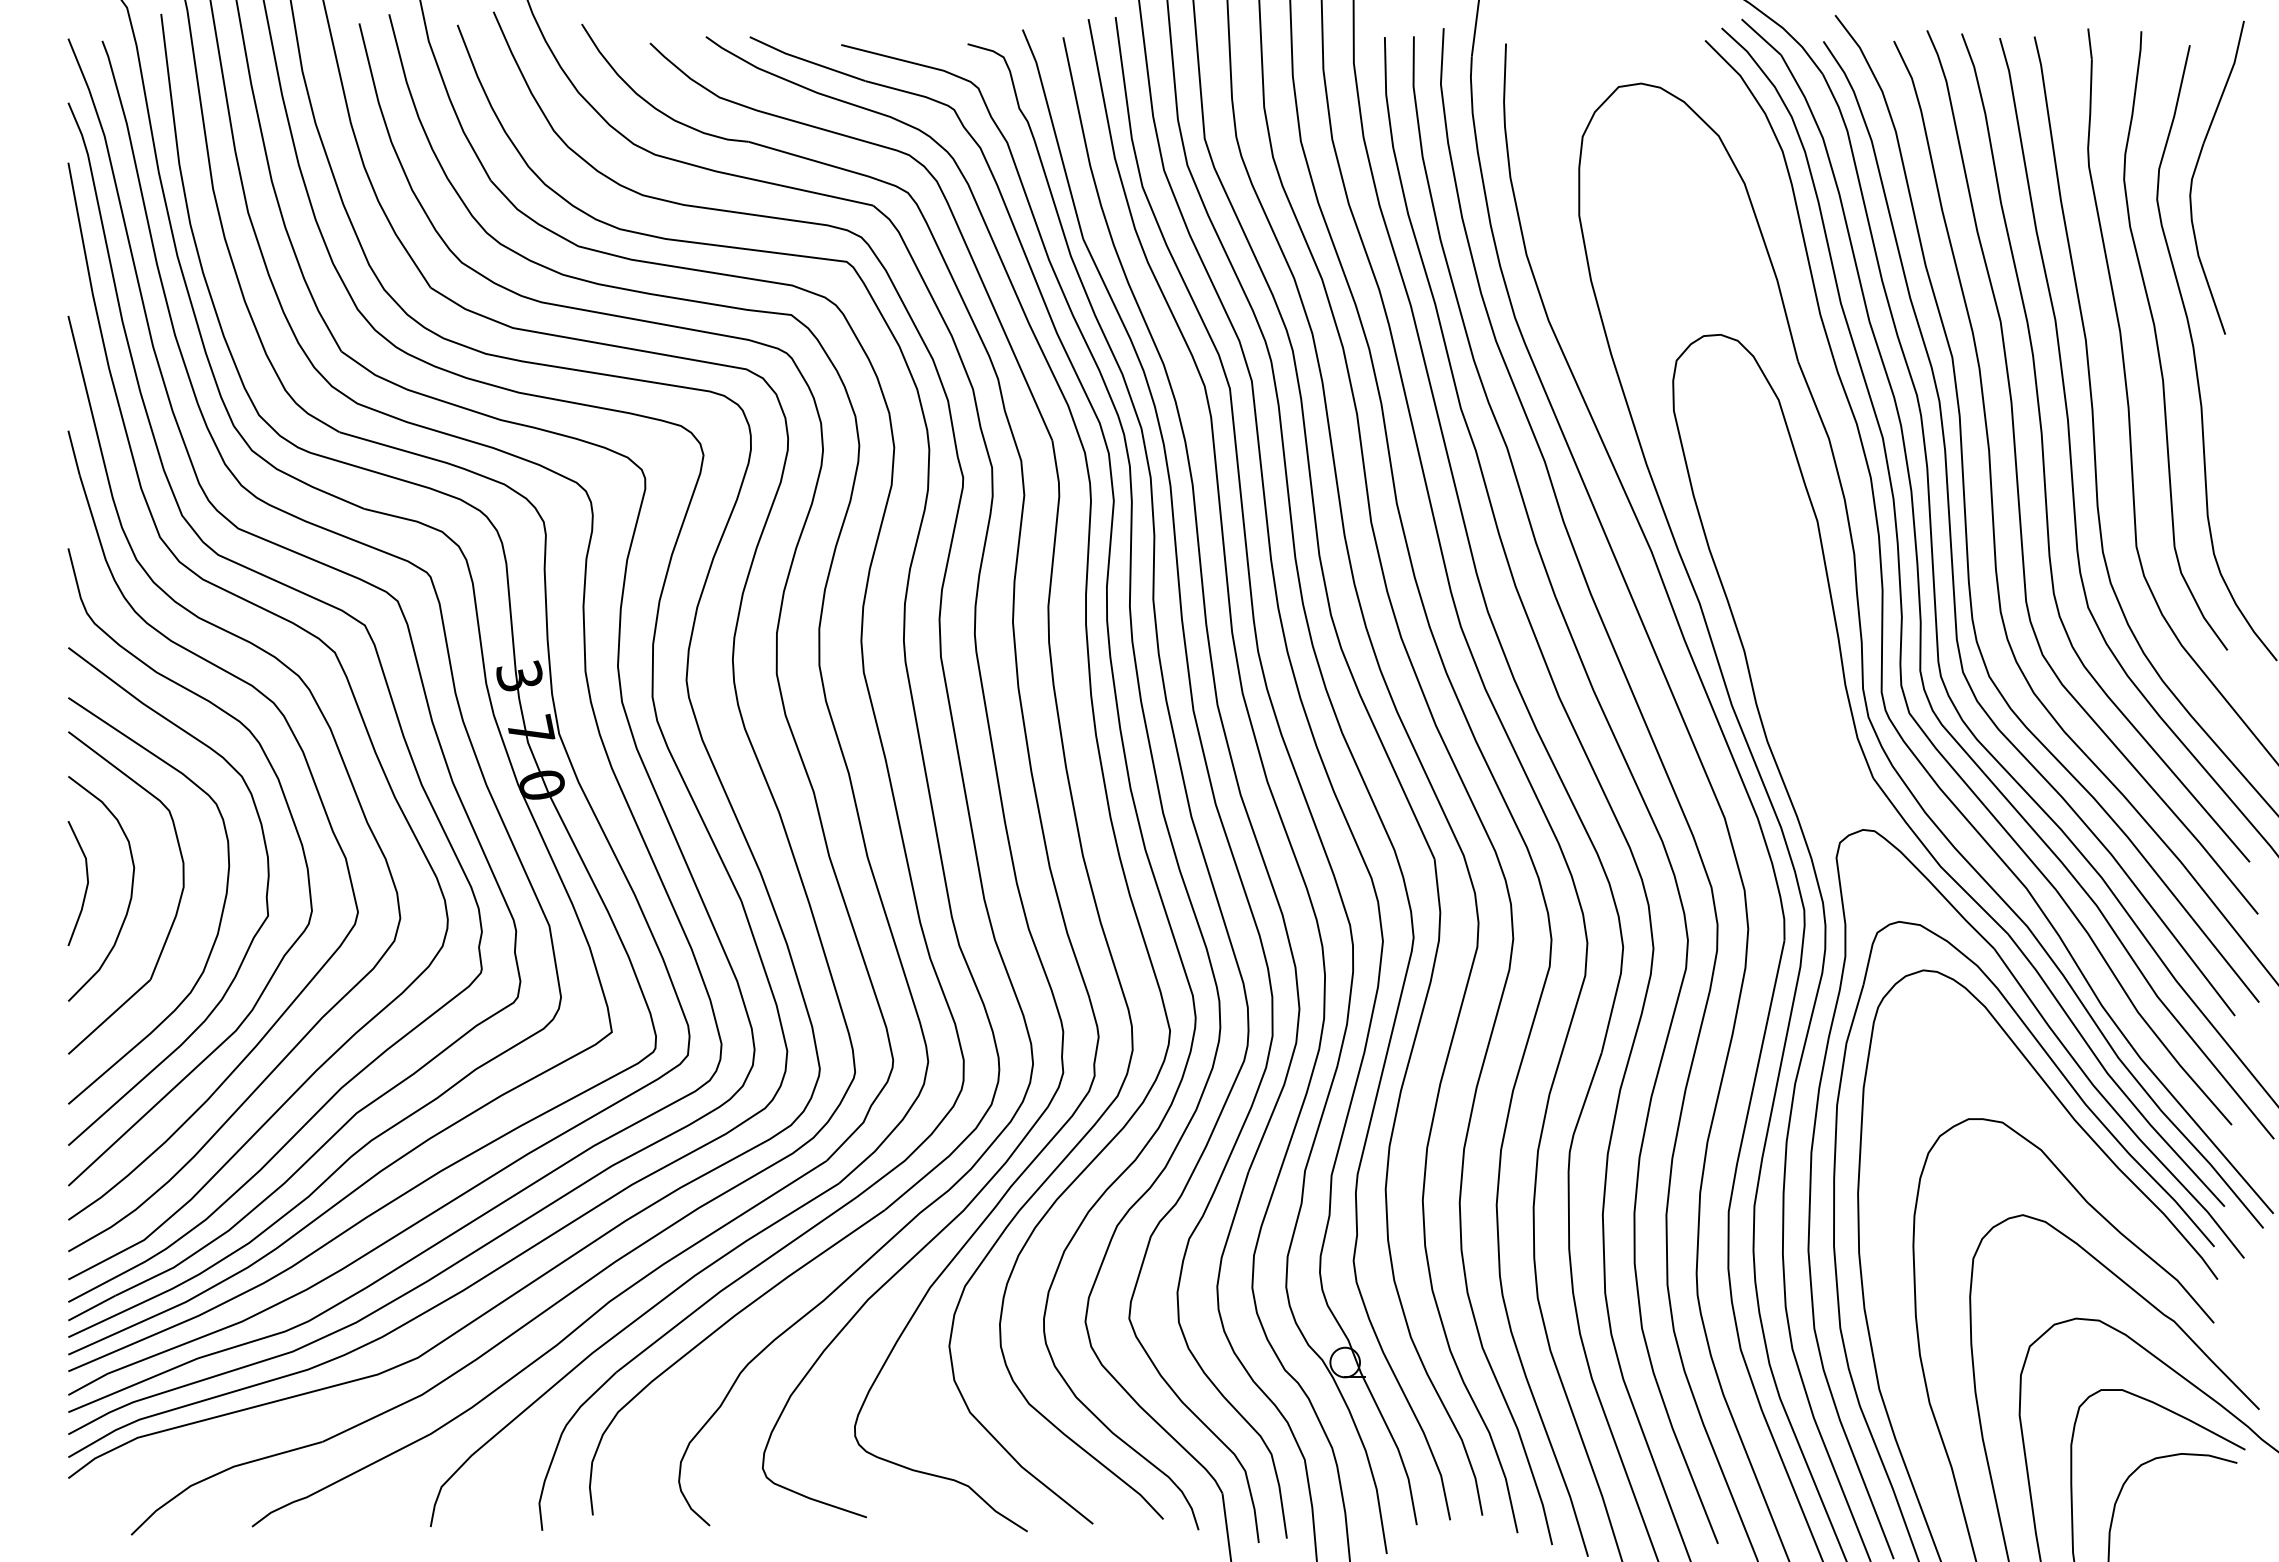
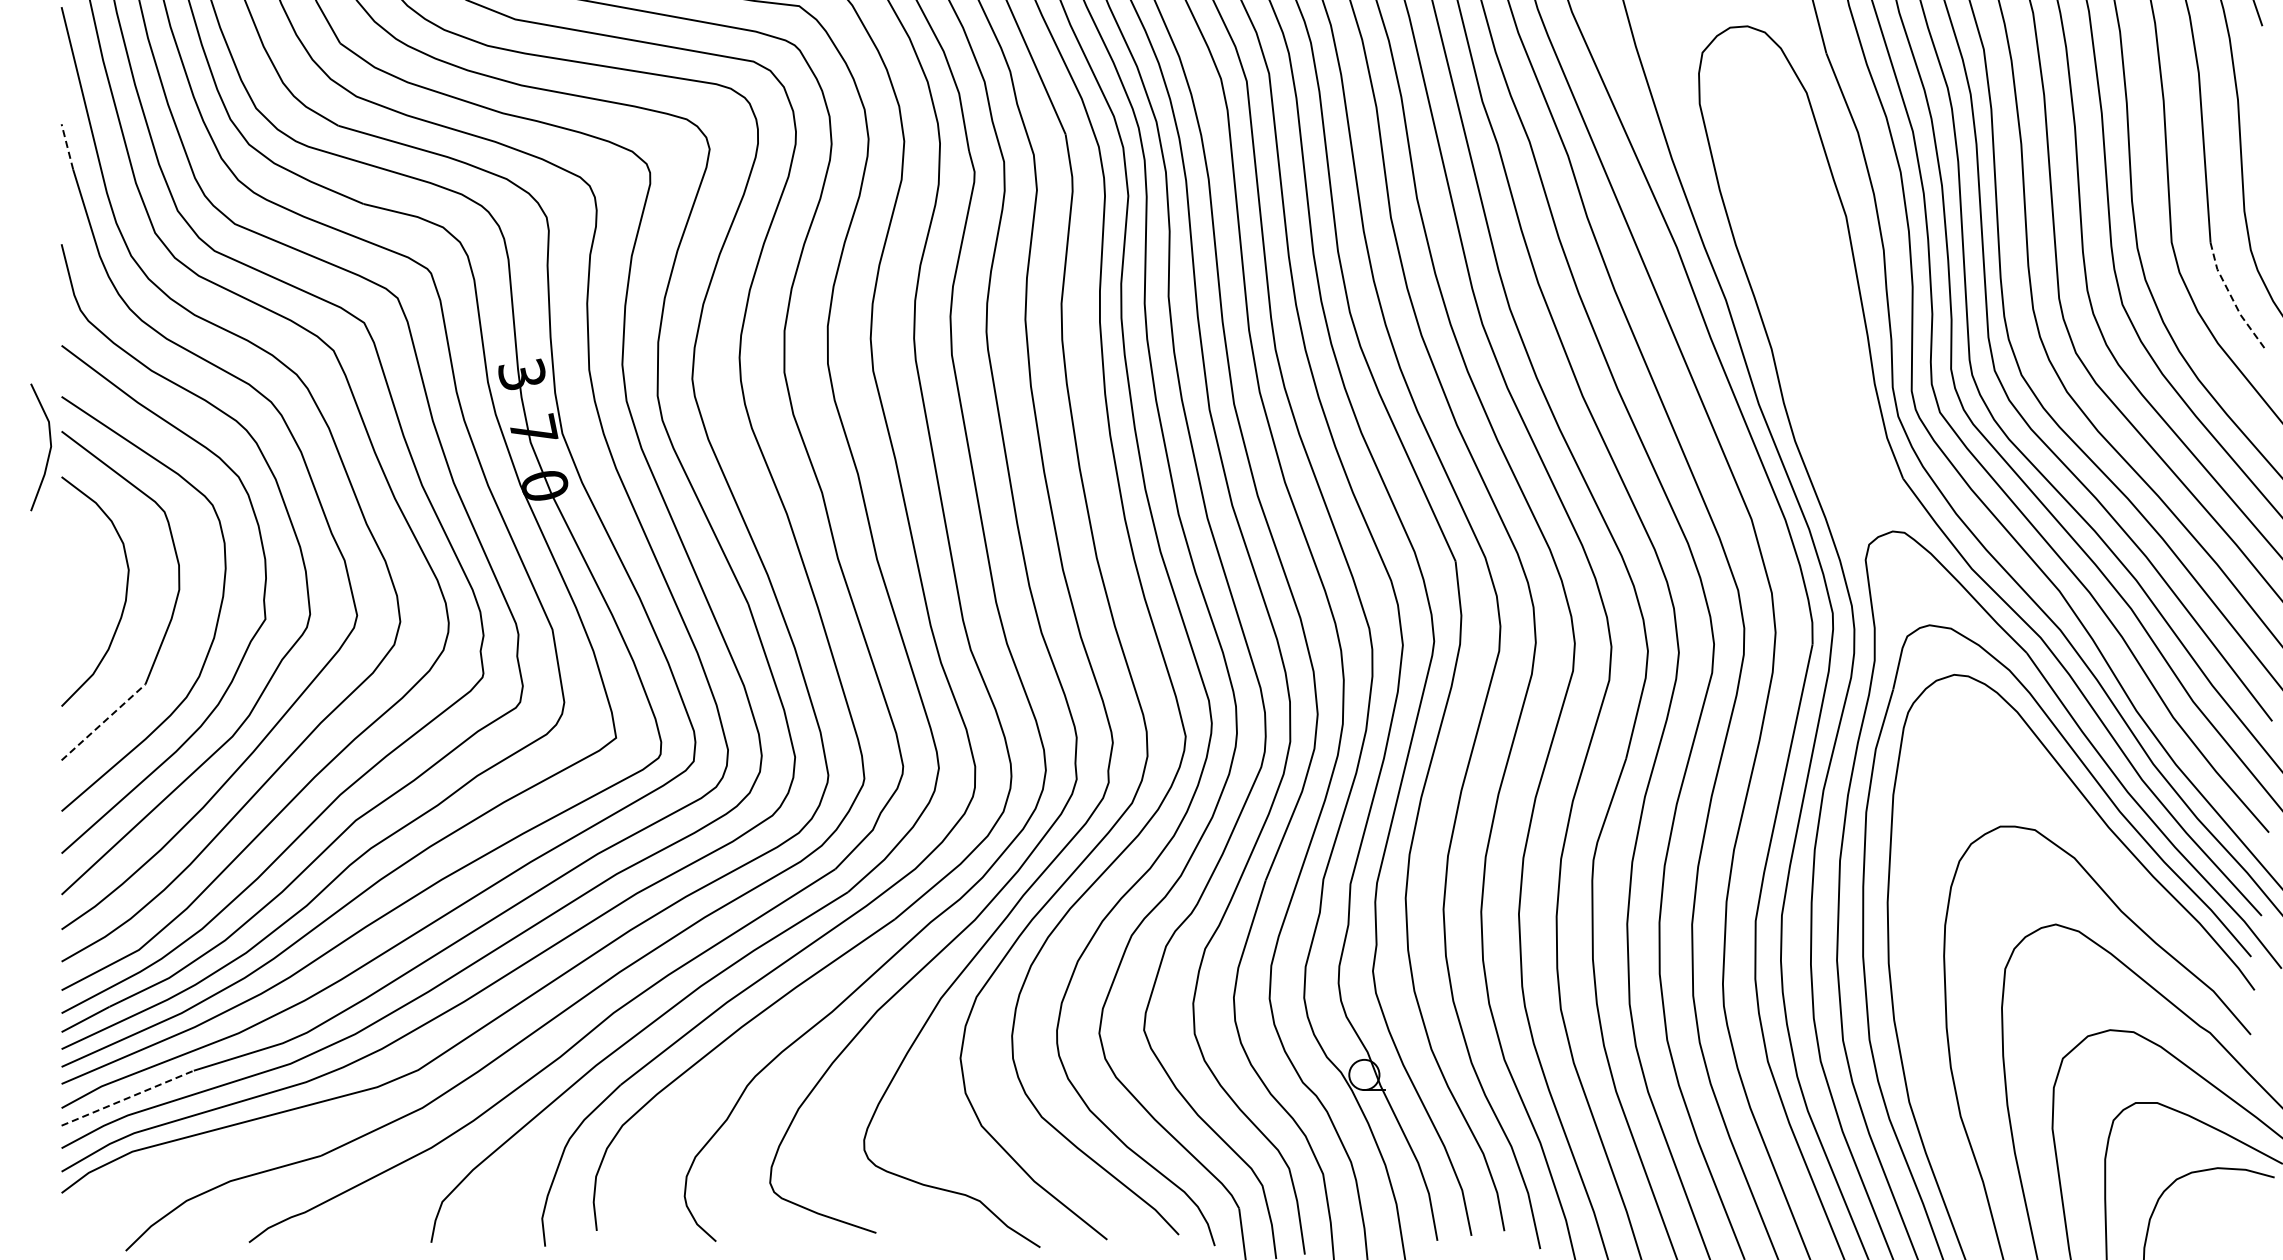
line: (74, 453) -> (67, 147), solid -> dashed
line: (2195, 601) -> (2231, 298), solid -> dashed
line: (86, 884) -> (49, 448), moved
line: (109, 1016) -> (103, 721), solid -> dashed
line: (133, 1385) -> (128, 1098), solid -> dashed

